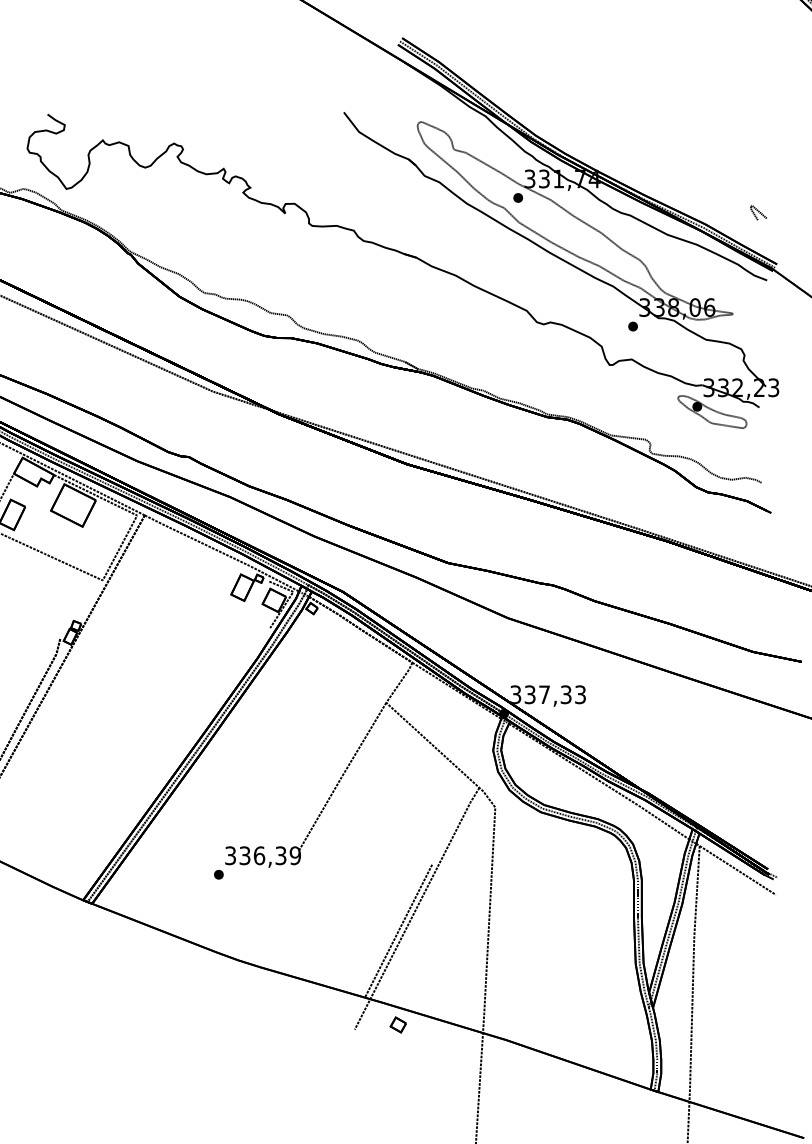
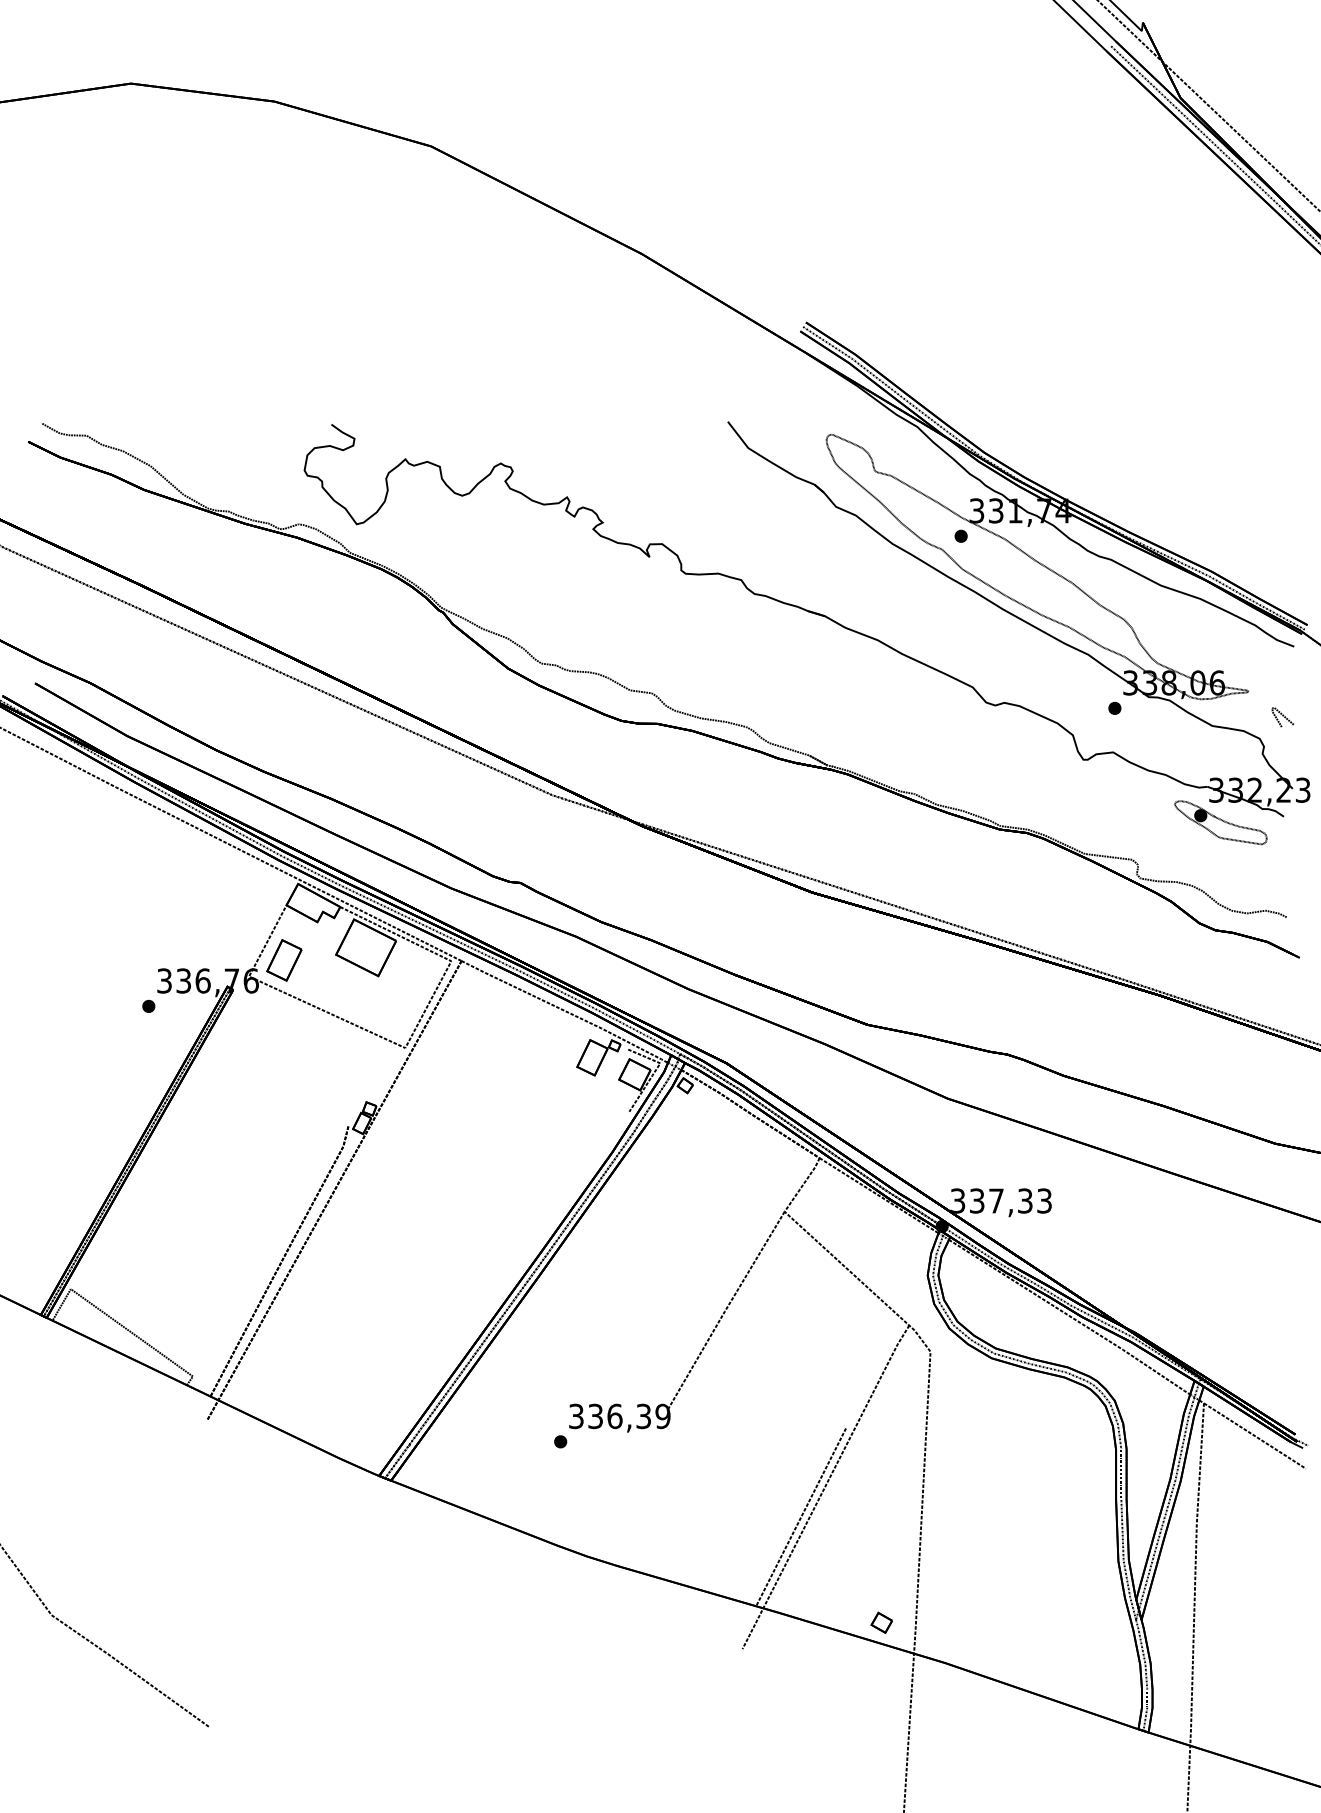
line: (758, 212) -> (1282, 716), moved
part: (398, 1024) -> (881, 1622), moved

